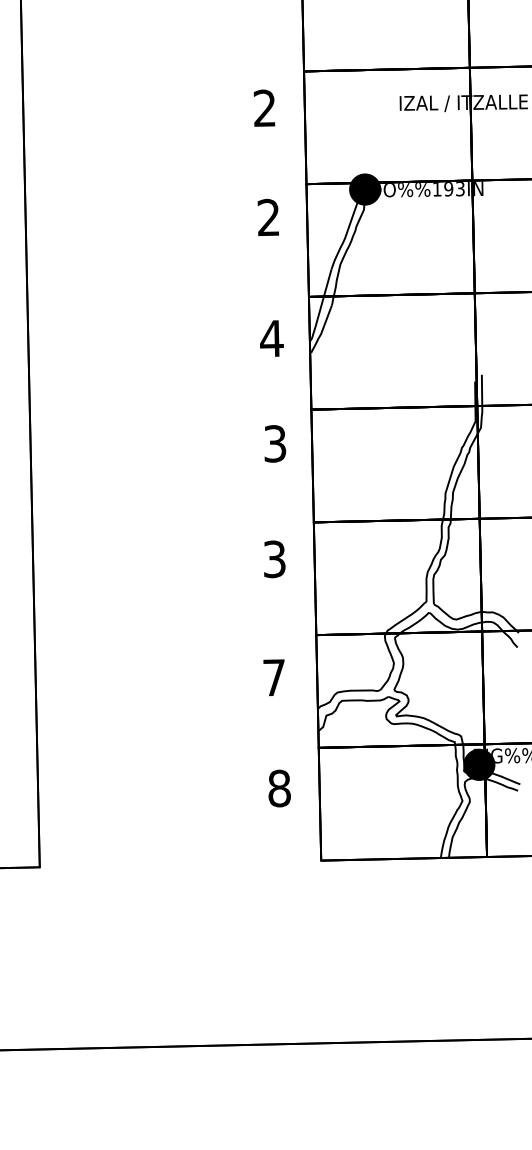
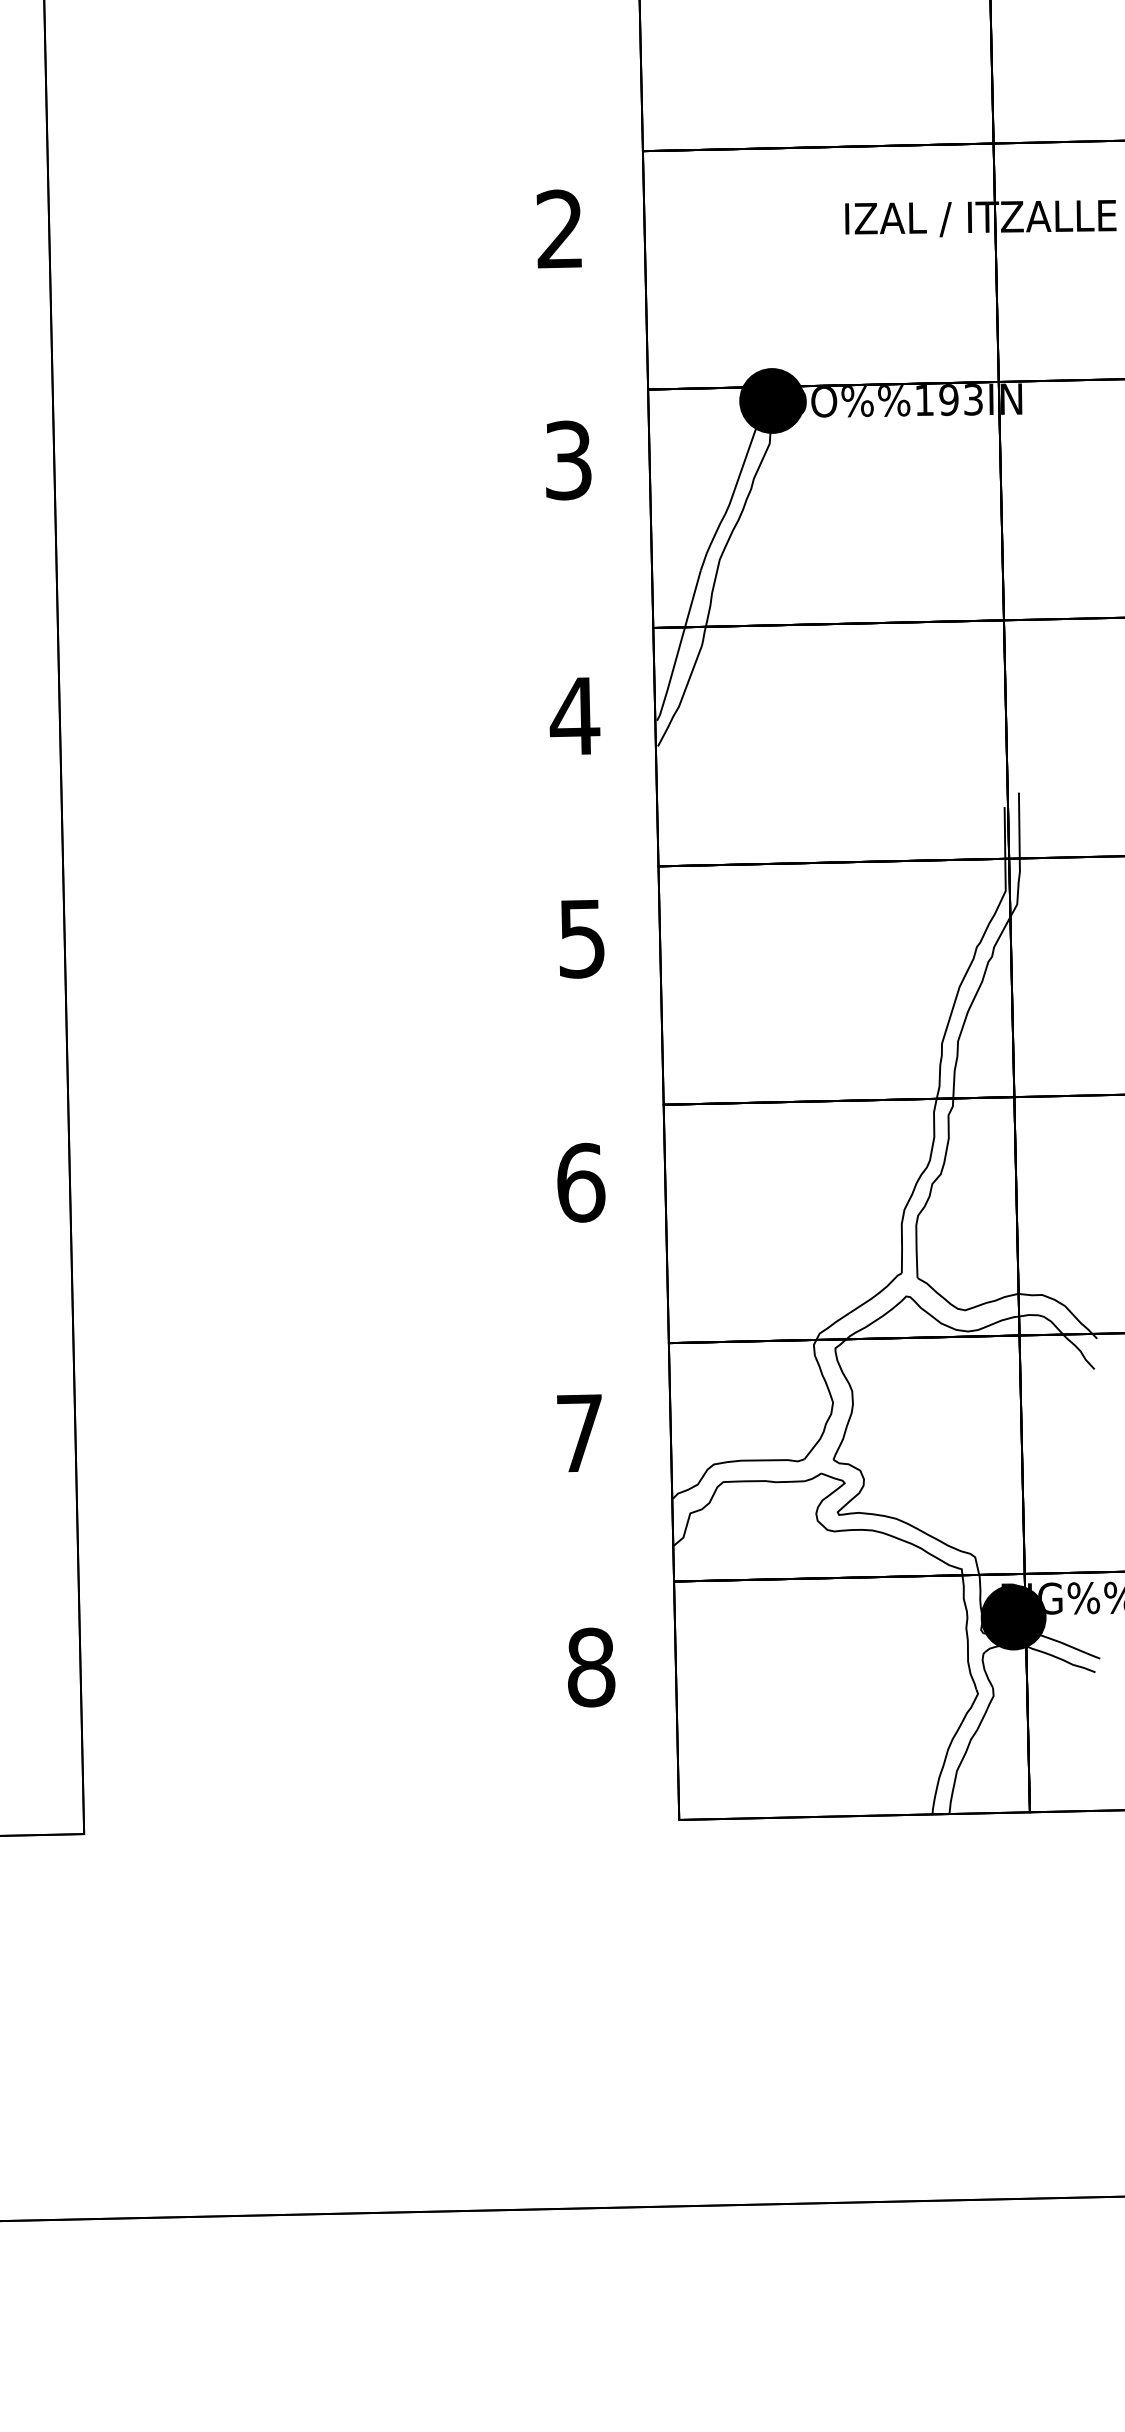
text: (268, 217) -> (567, 460), 2 -> 3
text: (275, 443) -> (582, 937), 3 -> 5
text: (274, 559) -> (580, 1183), 3 -> 6

